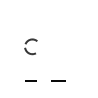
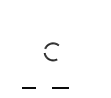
arc: (26, 44) -> (46, 49), moved

